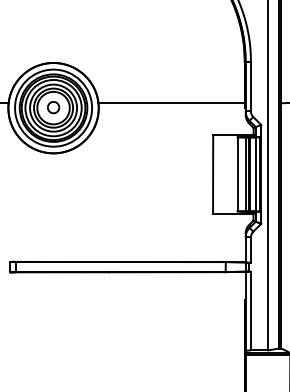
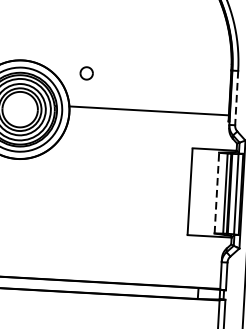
line: (250, 86) -> (236, 98), solid -> dashed
part: (53, 107) -> (86, 73), moved
line: (237, 173) -> (216, 192), solid -> dashed

